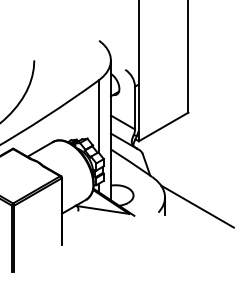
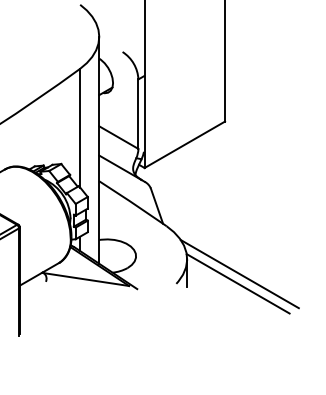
line: (196, 212) -> (238, 283), added

